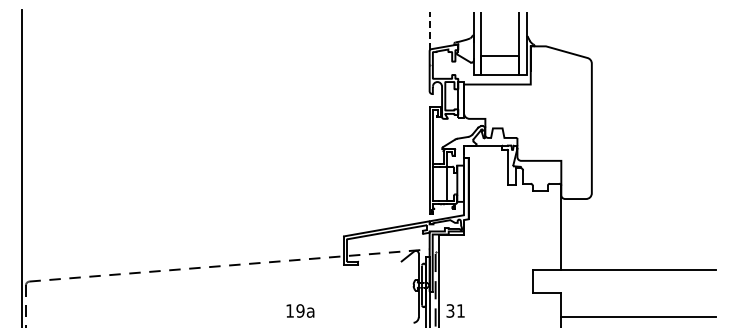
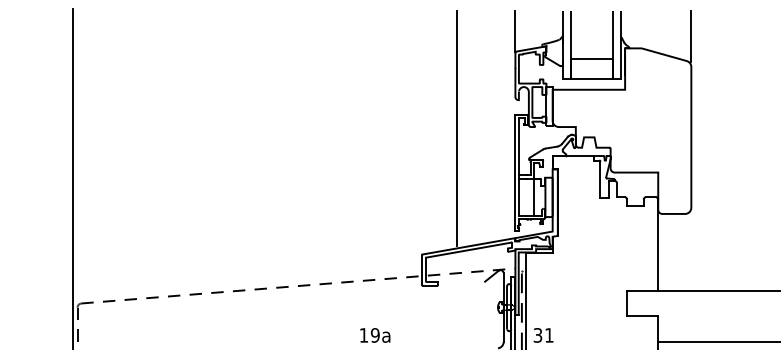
line: (429, 30) -> (515, 31), dashed -> solid
line: (591, 35) -> (690, 36), added
line: (376, 120) -> (457, 128), added

